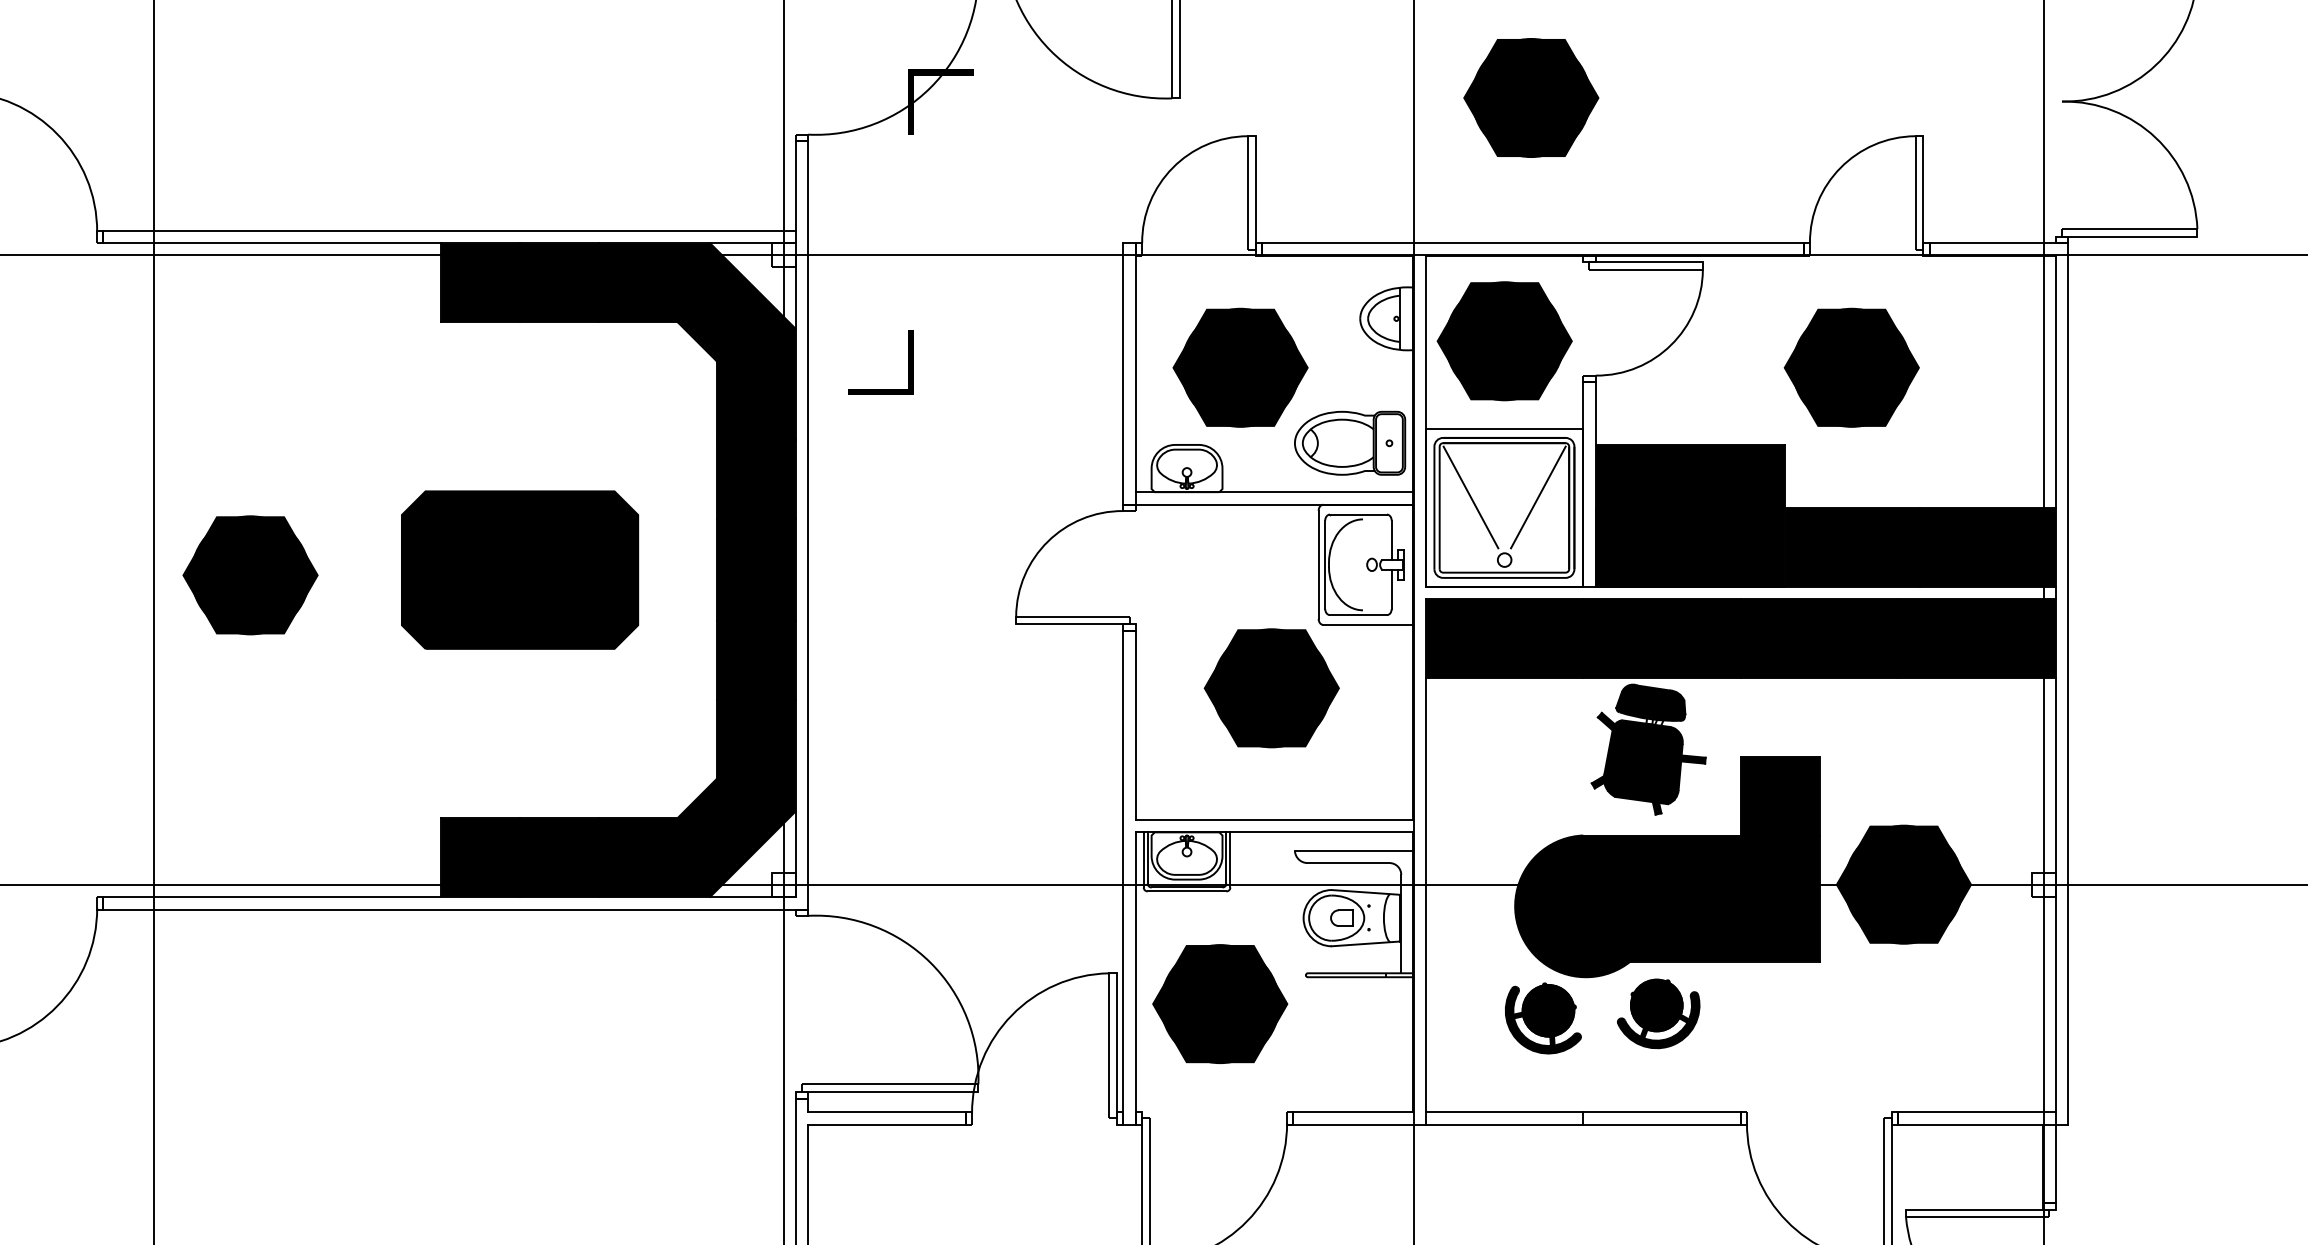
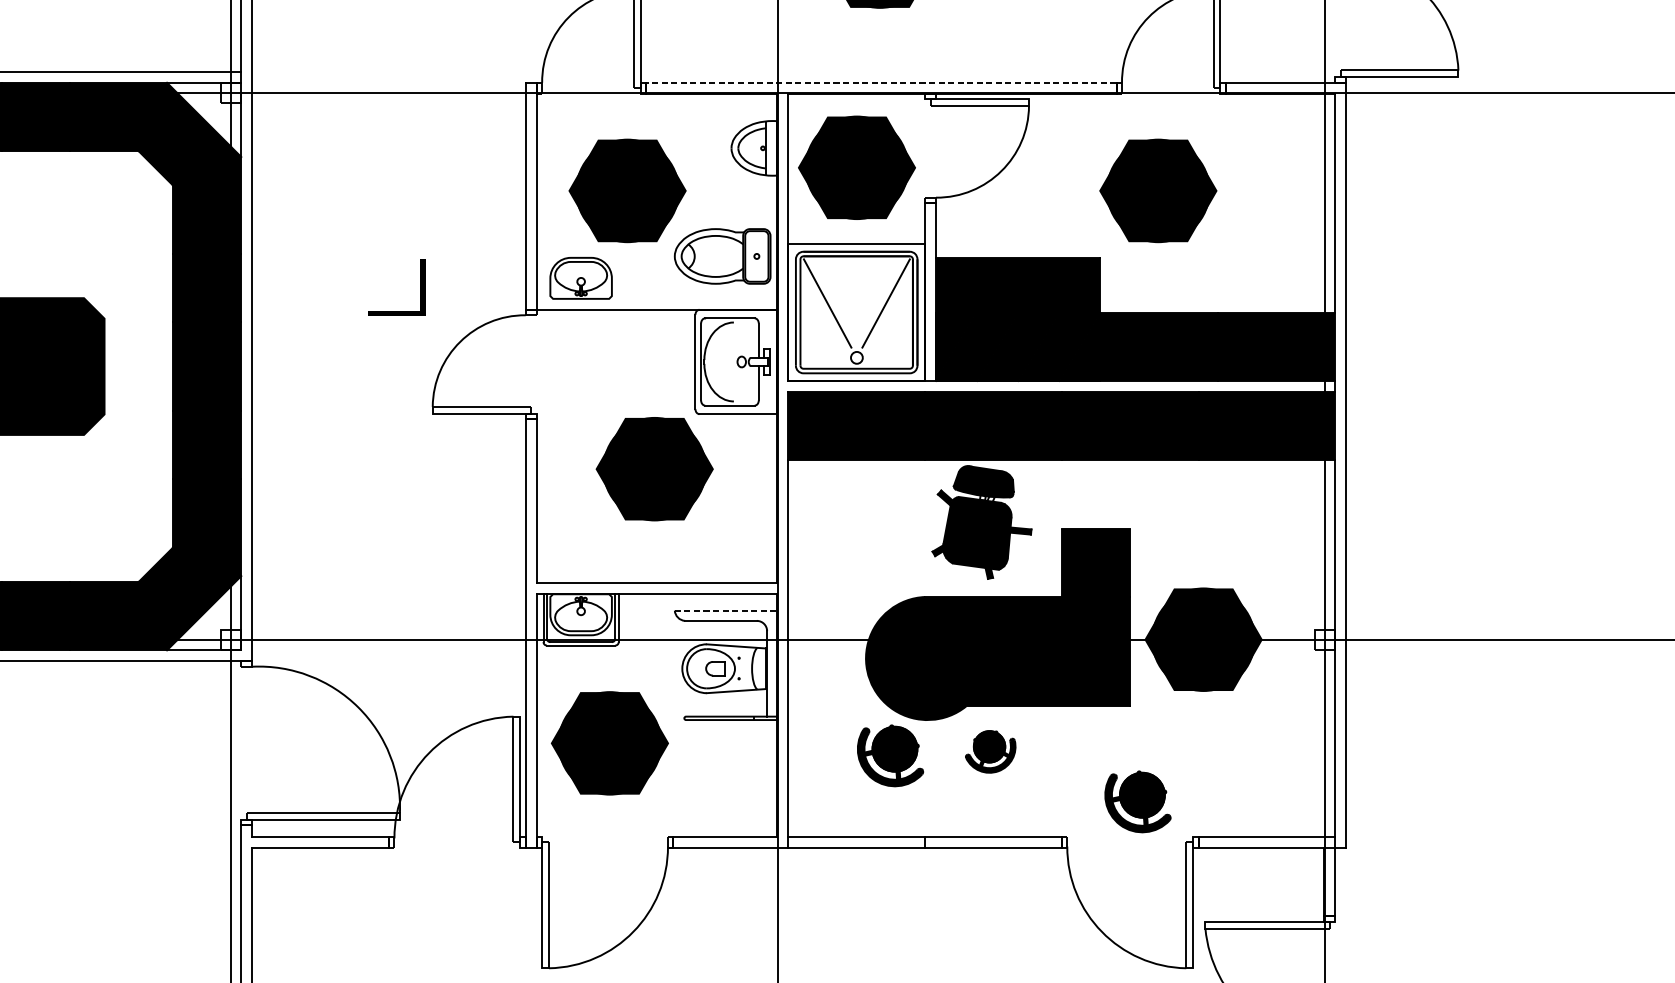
line: (1532, 243) -> (881, 82), solid -> dashed
line: (880, 389) -> (396, 311), moved
line: (1274, 492) -> (657, 299), removed
line: (1354, 851) -> (726, 610), solid -> dashed
part: (1658, 1013) -> (990, 751), size x0.7
part: (1828, 1071) -> (1138, 801), added

